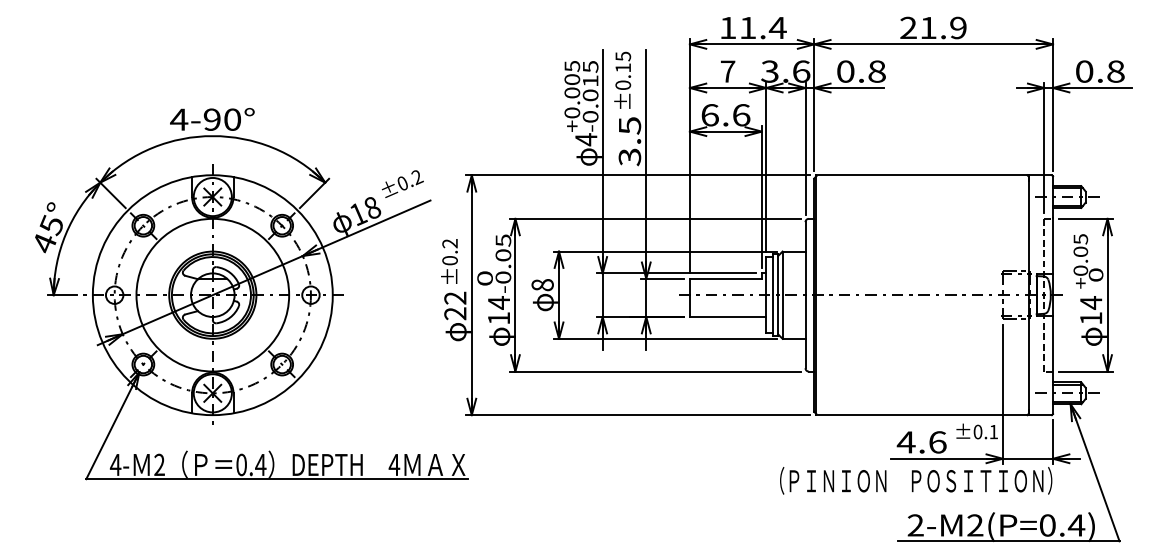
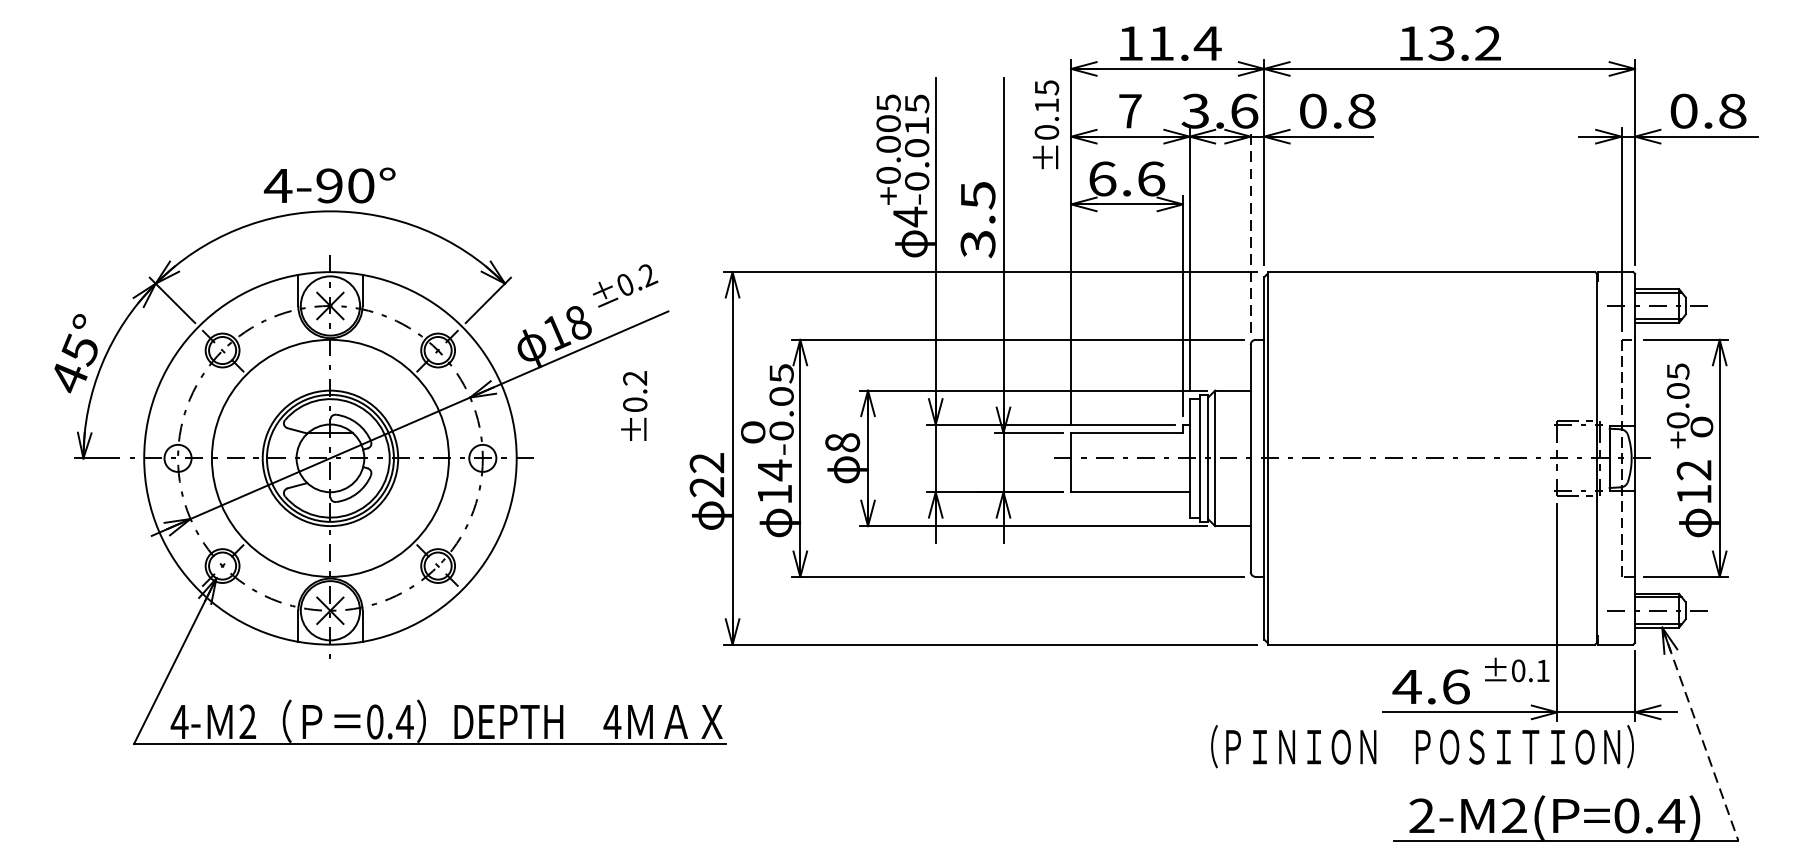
text: (933, 27) -> (1449, 42), 21.9 -> 13.2
text: (622, 79) -> (1045, 123), moved
line: (805, 148) -> (1250, 230), solid -> dashed
text: (449, 261) -> (634, 406), moved
text: (1091, 302) -> (1694, 469), 14 -> 12
line: (1095, 472) -> (1700, 733), solid -> dashed

